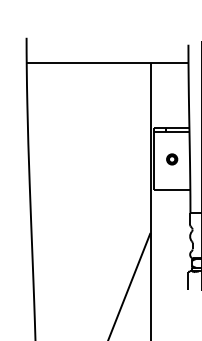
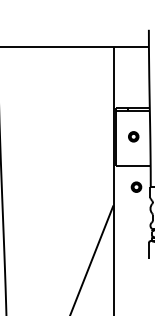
part: (175, 213) -> (136, 187), added

